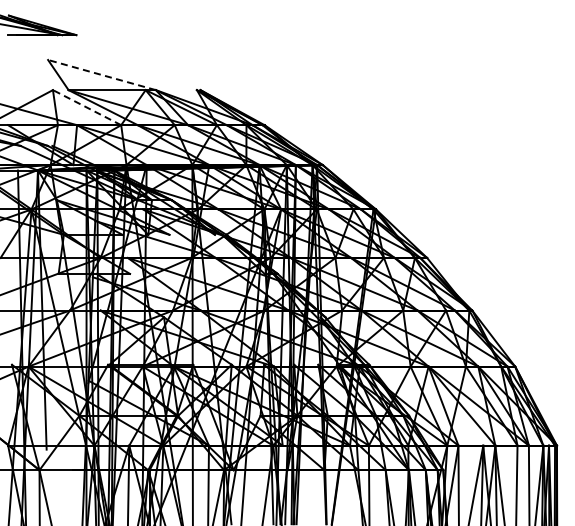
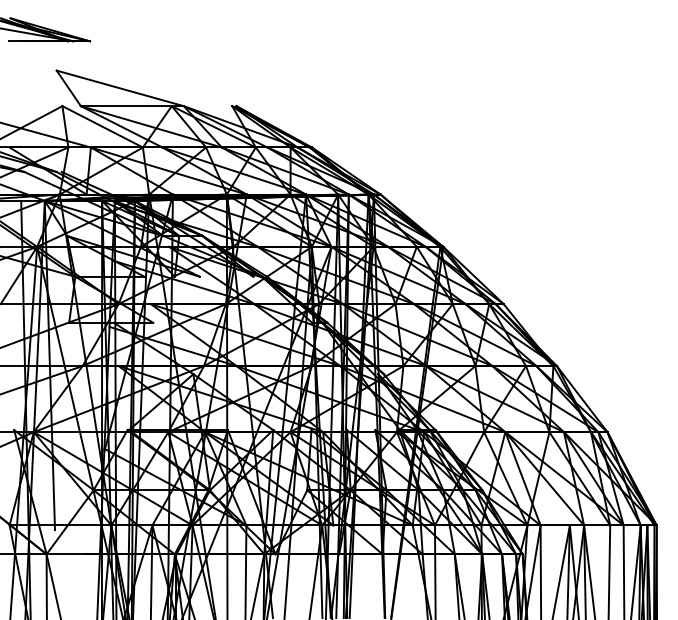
line: (102, 75) -> (120, 88), dashed -> solid
line: (86, 107) -> (102, 126), dashed -> solid

